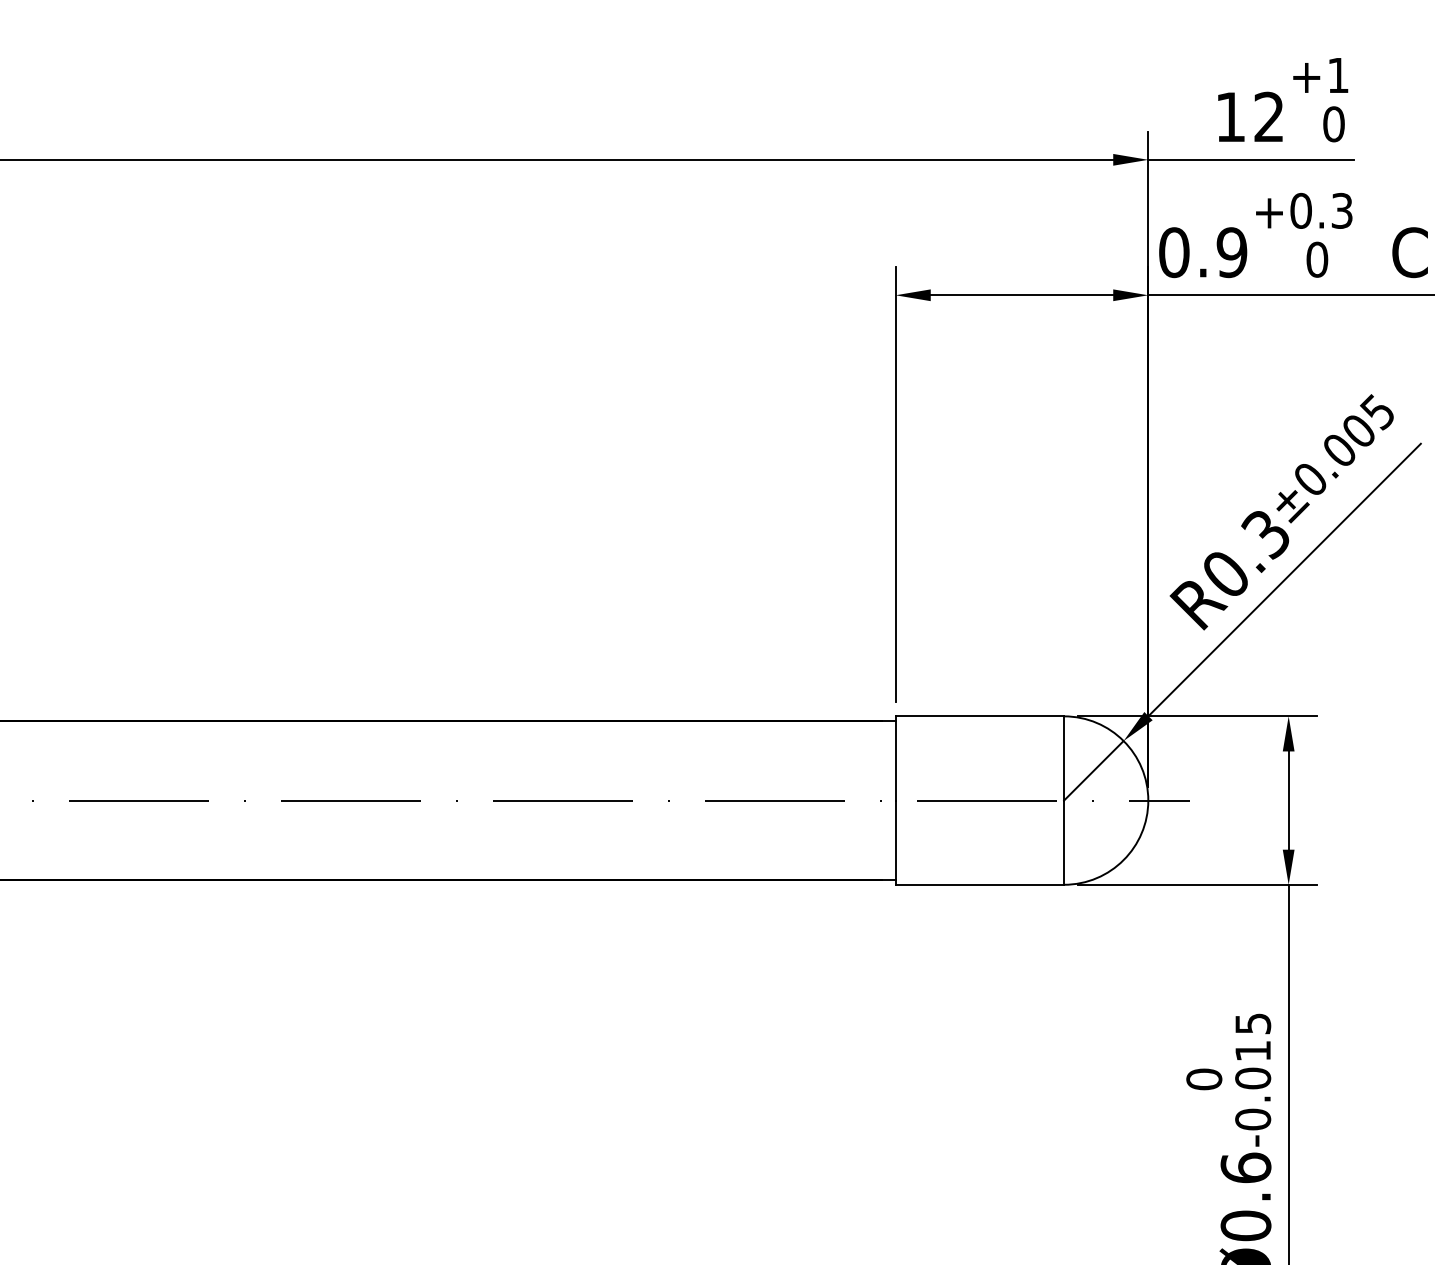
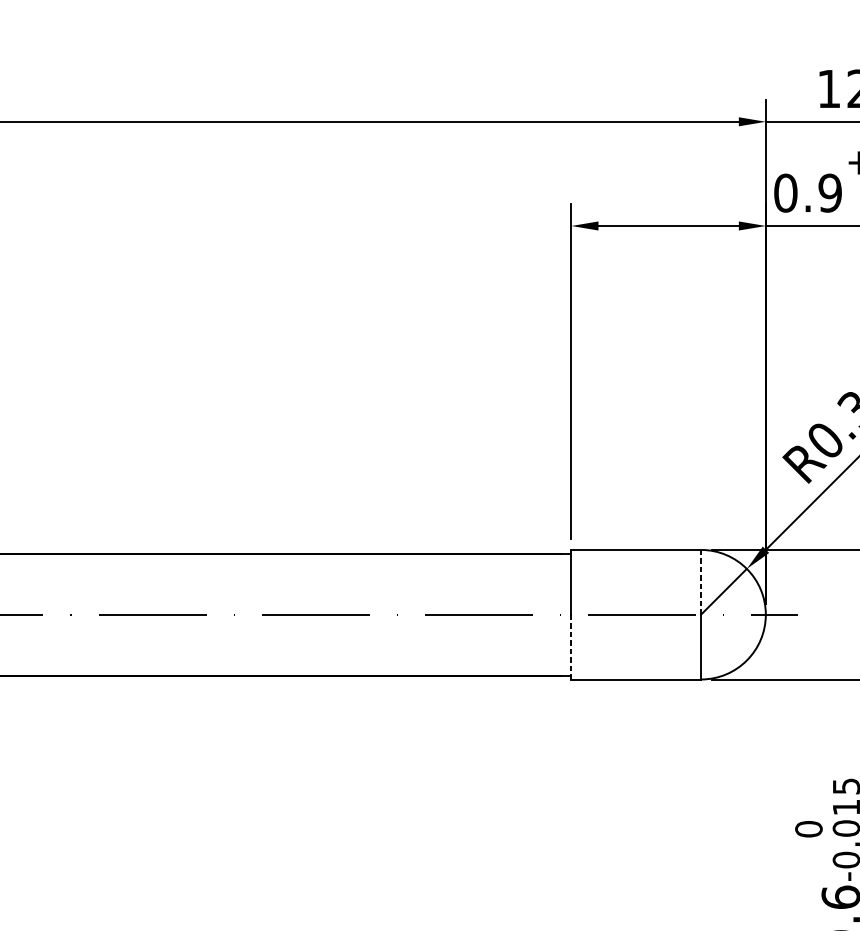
line: (1064, 758) -> (701, 582), solid -> dashed
line: (895, 842) -> (571, 646), solid -> dashed

